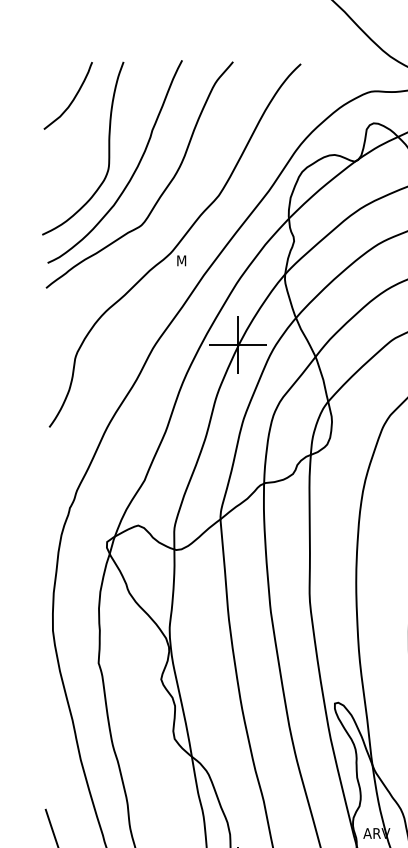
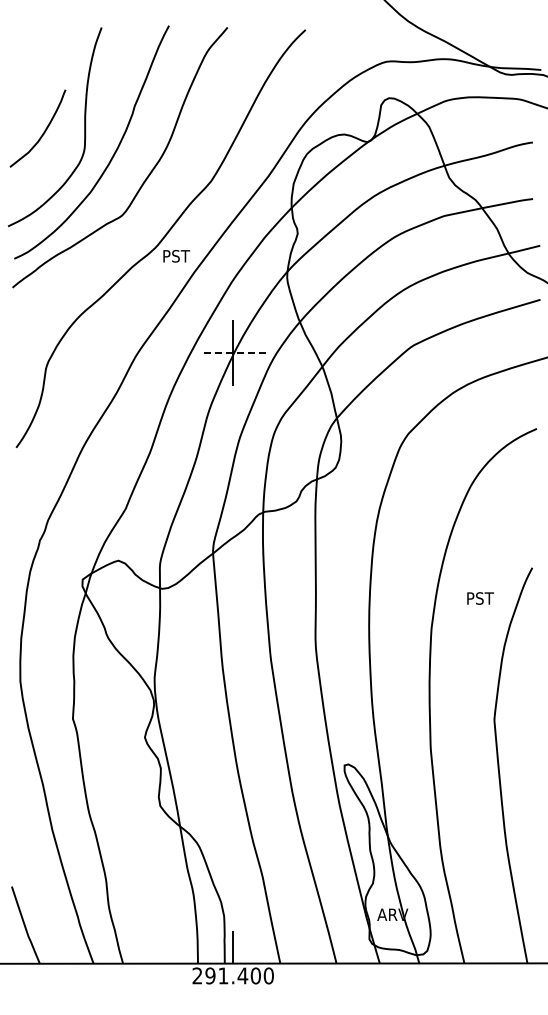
curve: (72, 100) -> (42, 133), moved
text: (189, 261) -> (177, 256), M -> PST
line: (237, 345) -> (232, 353), solid -> dashed

